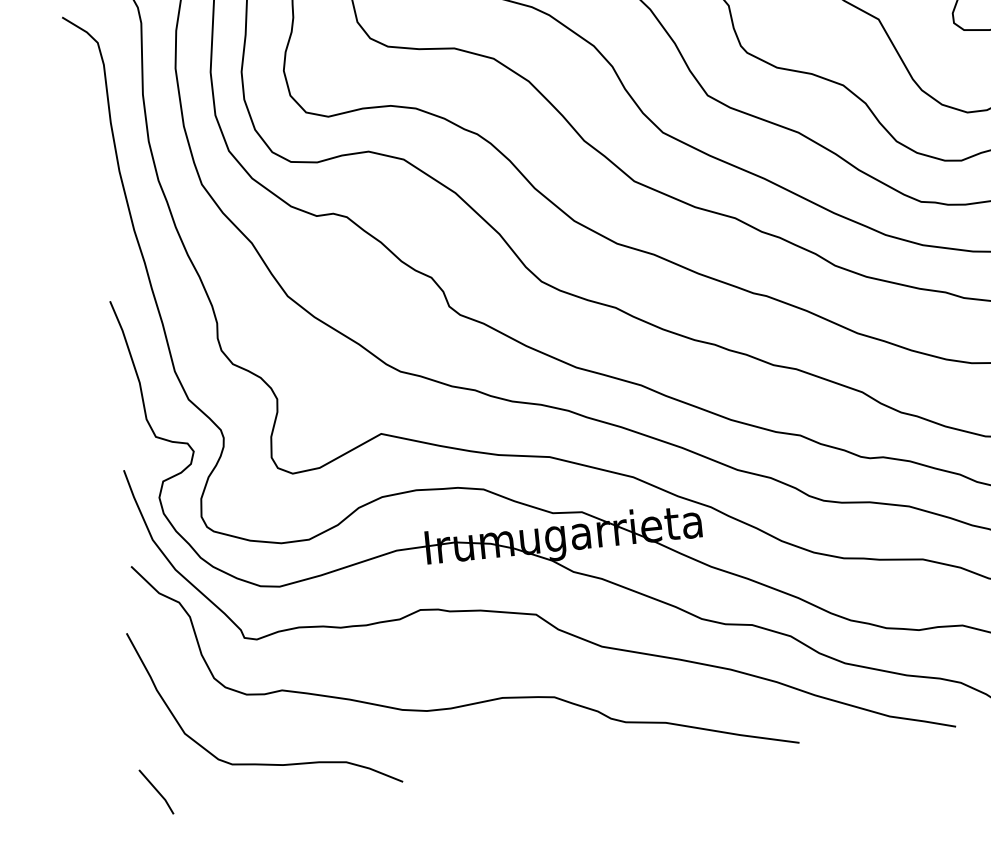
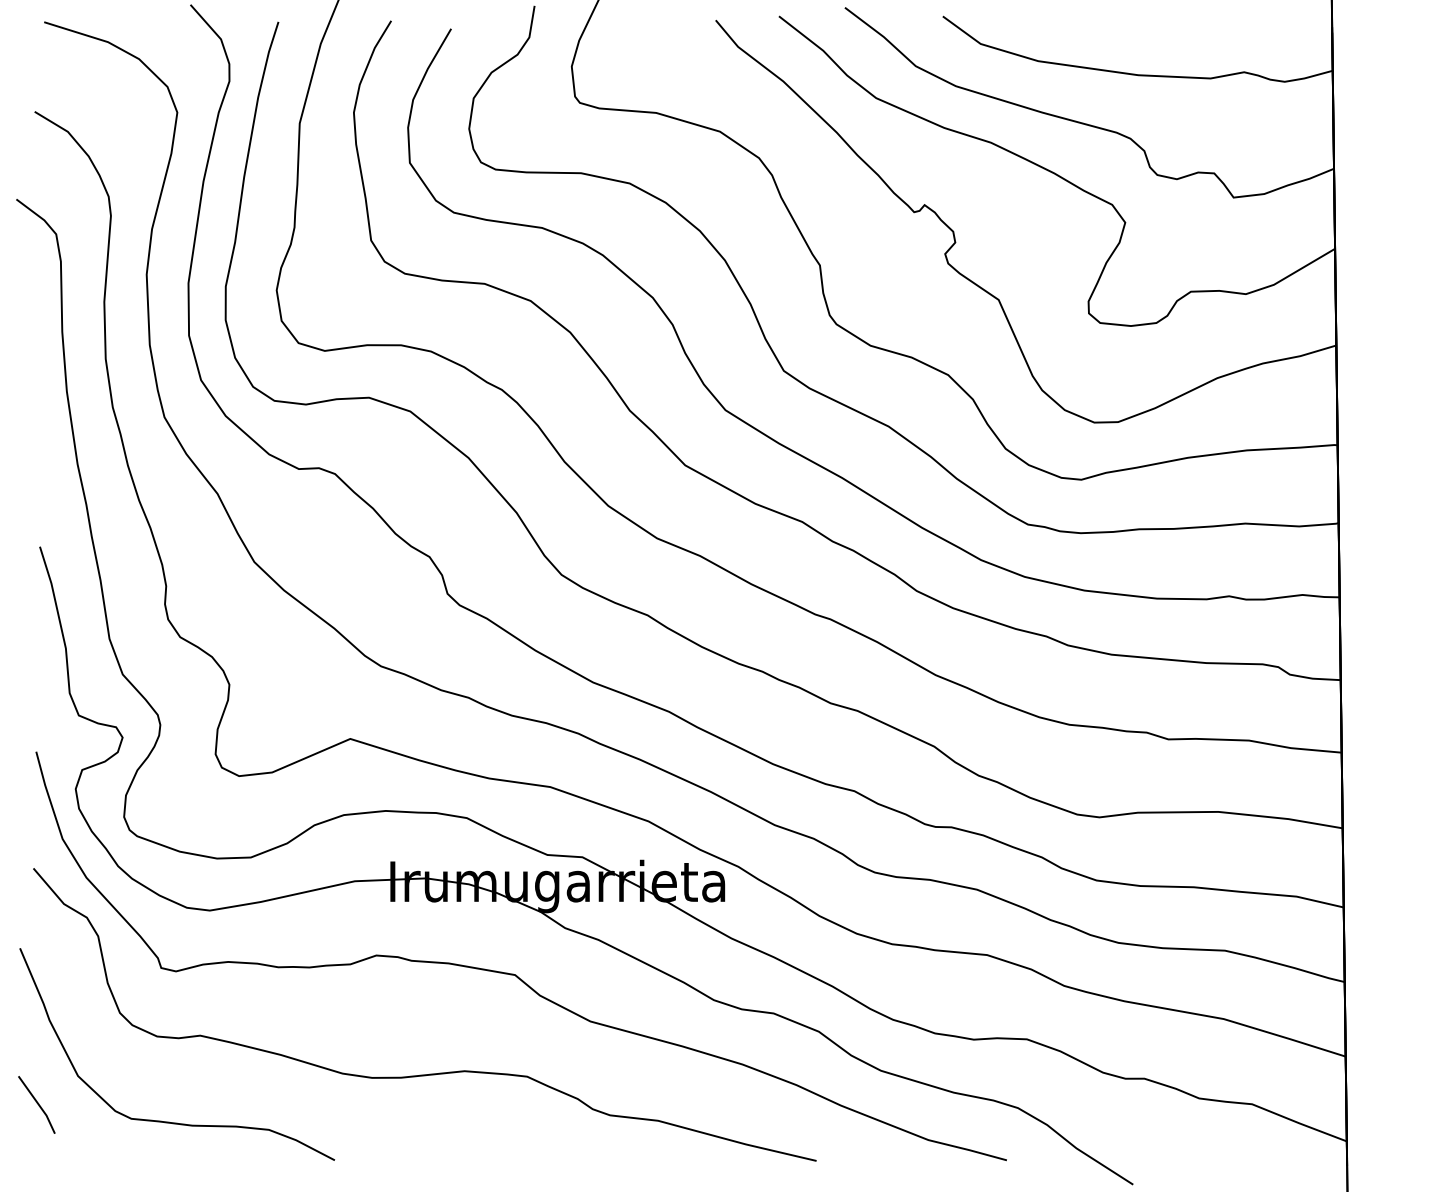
line: (156, 790) -> (36, 1103), moved

